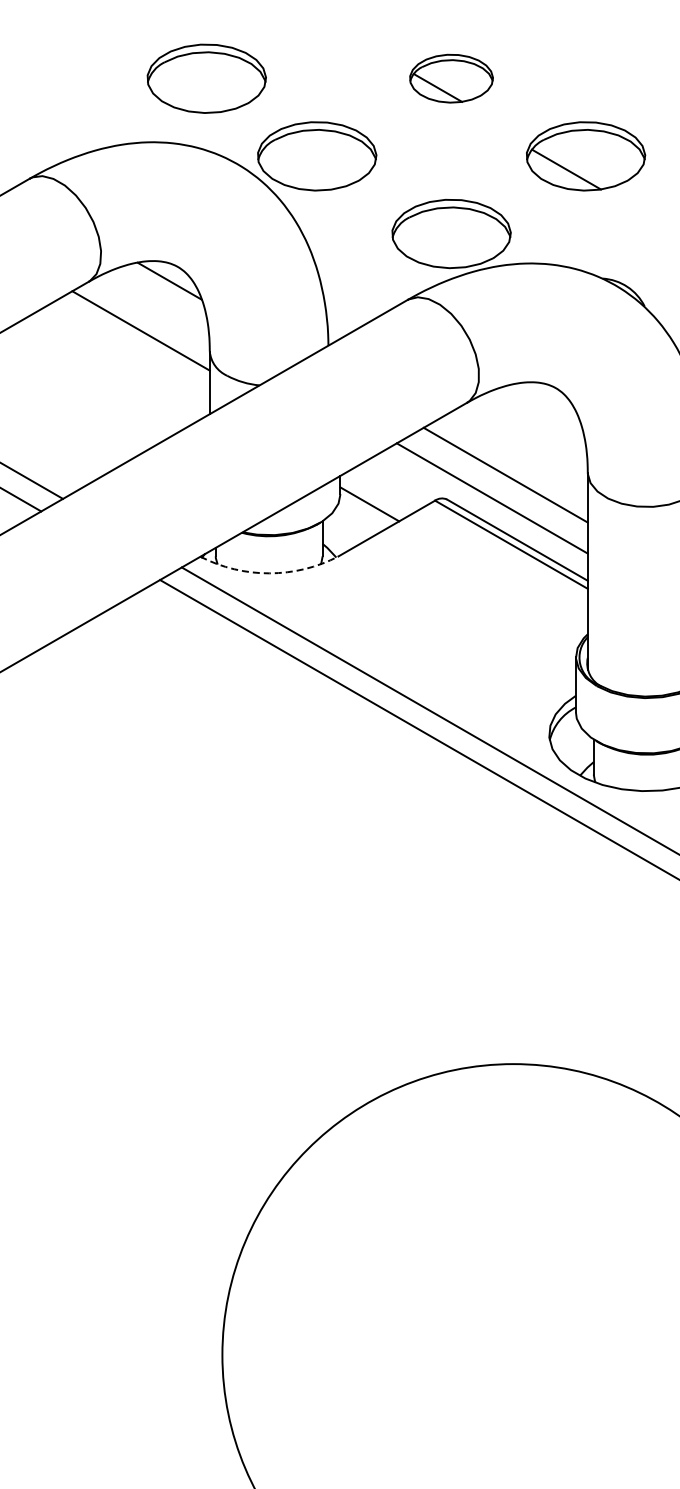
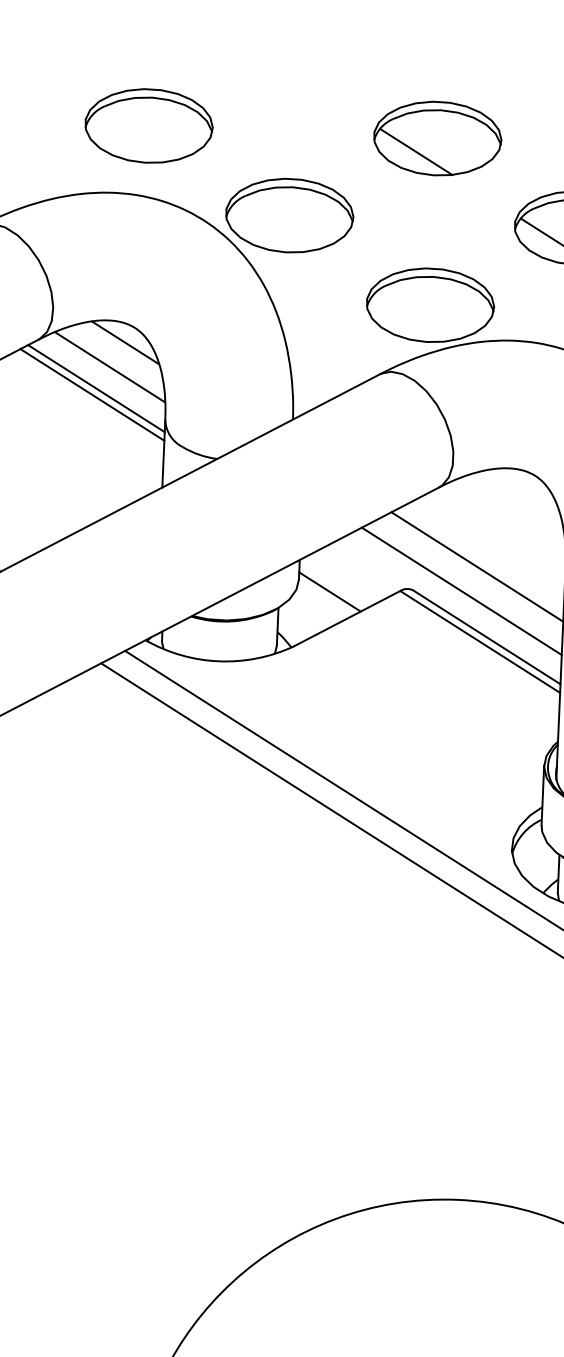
part: (206, 78) -> (148, 125), moved
part: (451, 78) -> (437, 138), size x1.43
line: (155, 304) -> (109, 367), added
line: (144, 324) -> (96, 388), added
arc: (269, 573) -> (218, 661), dashed -> solid

